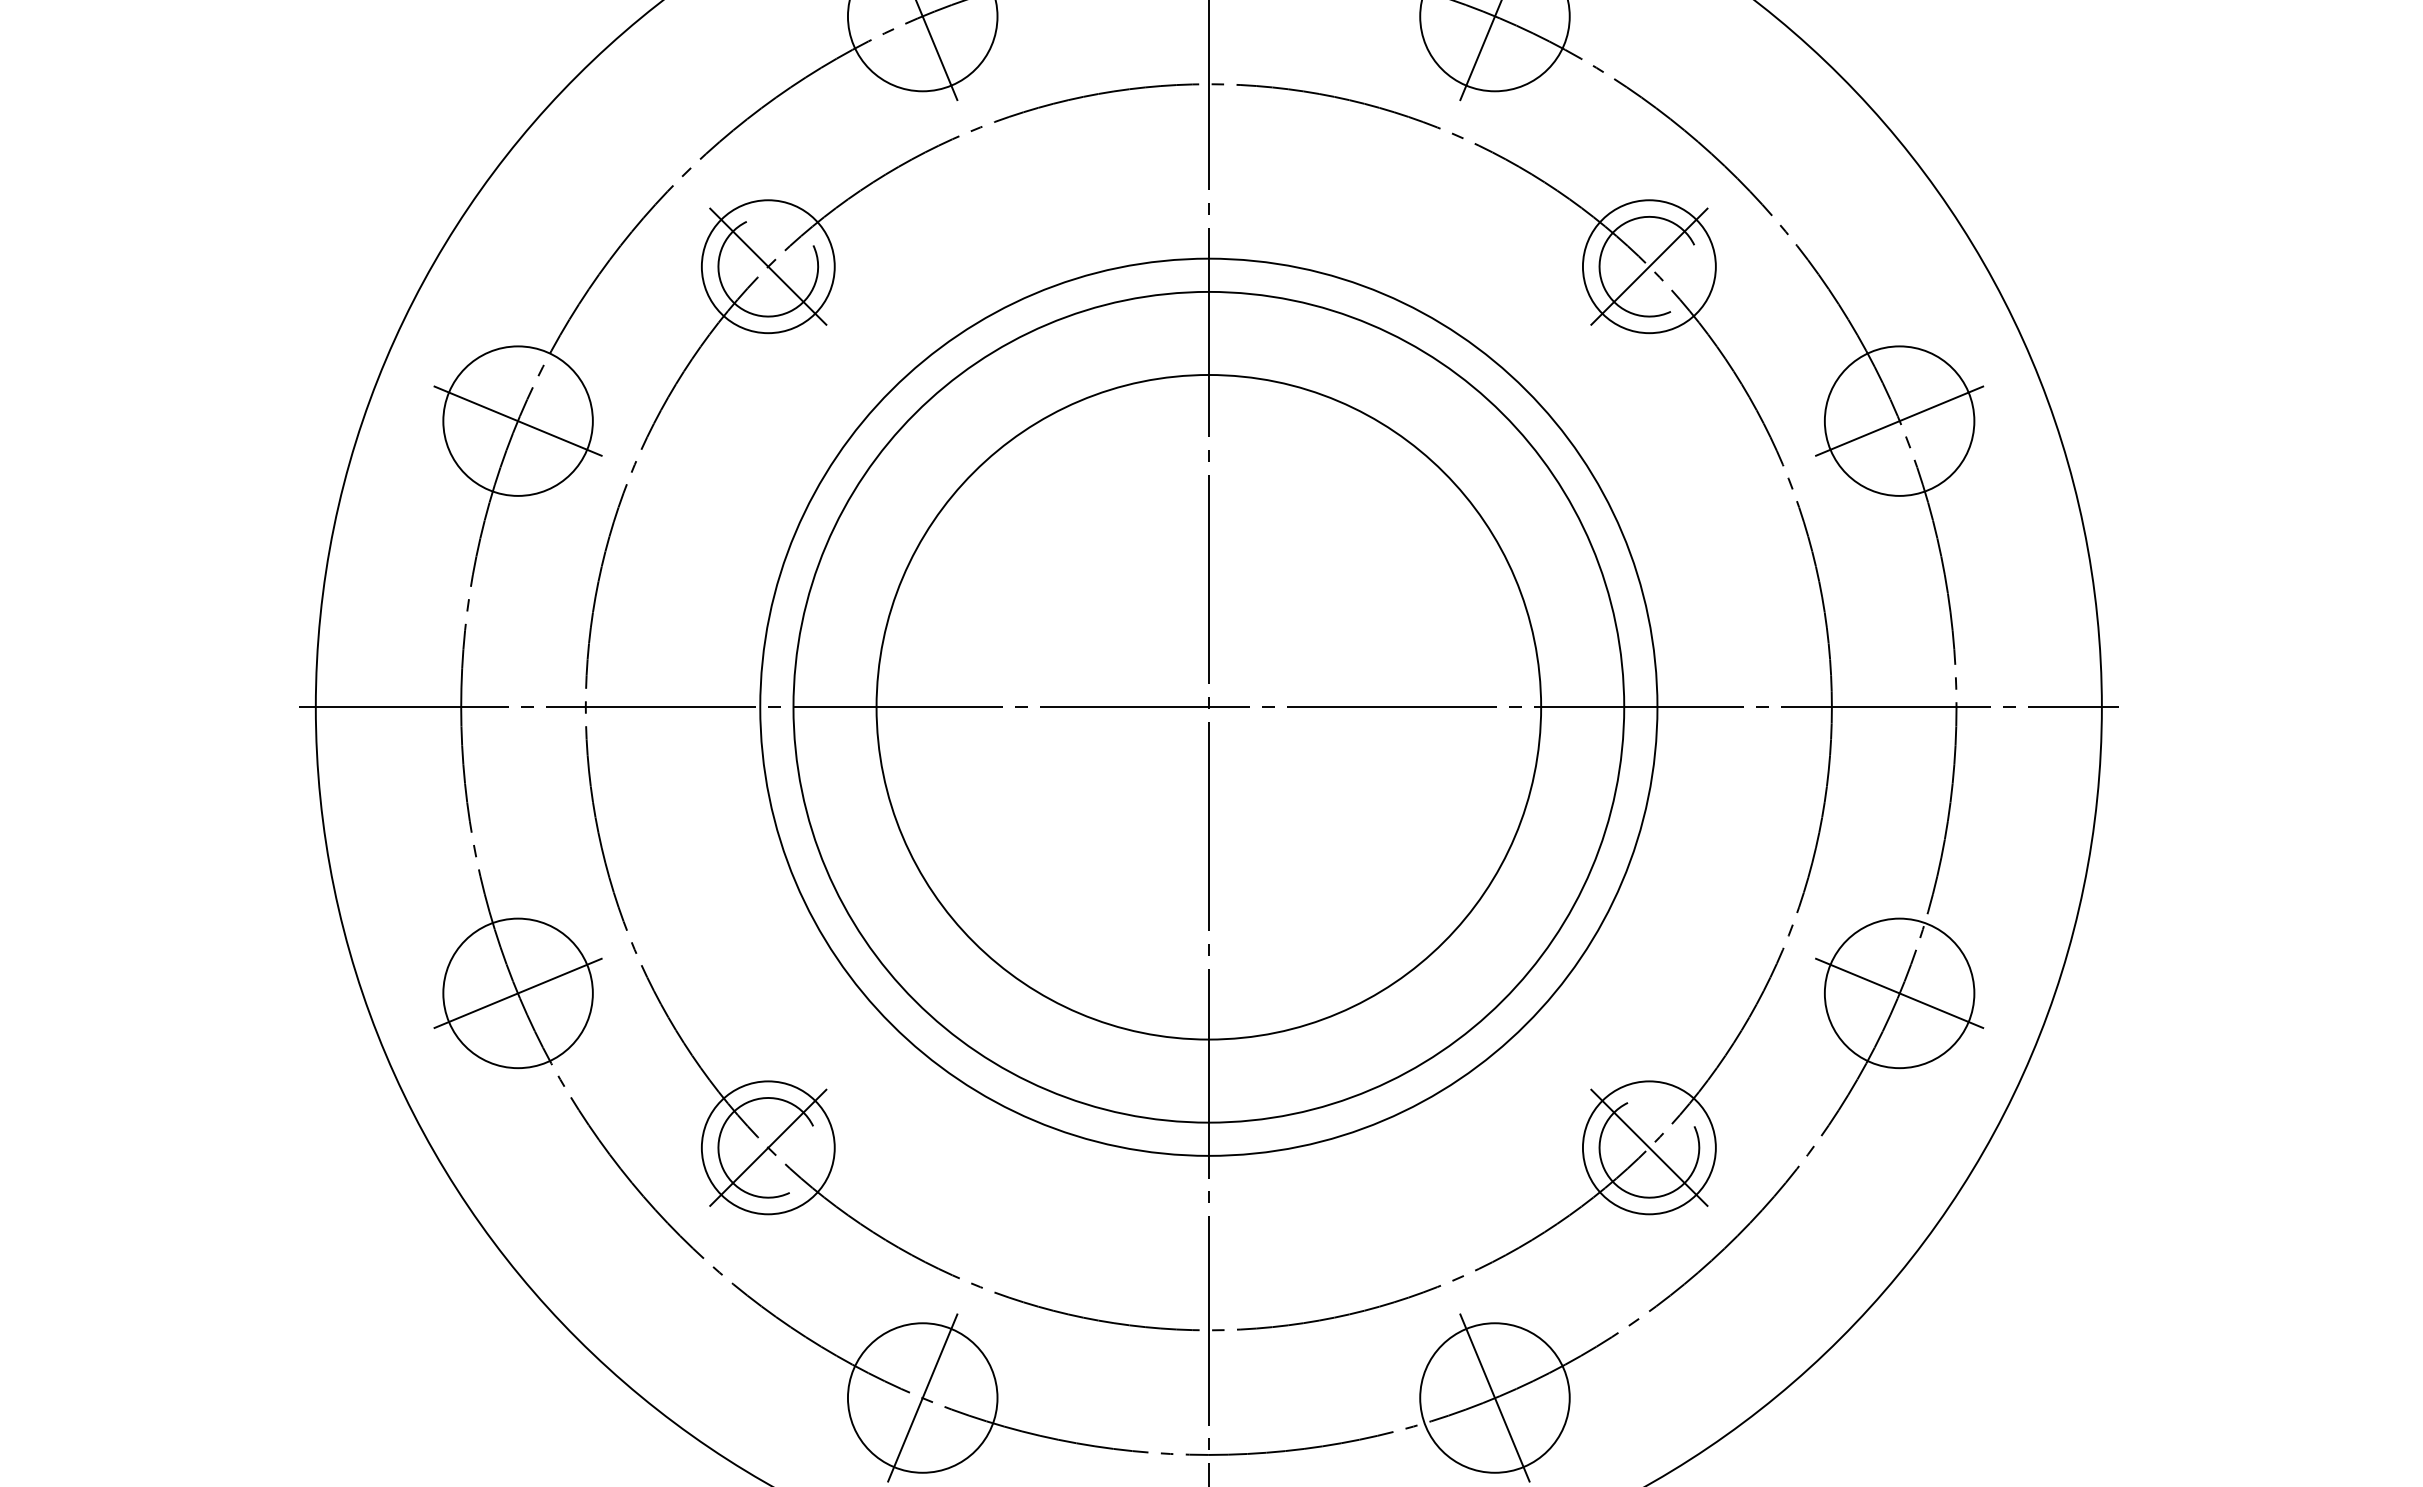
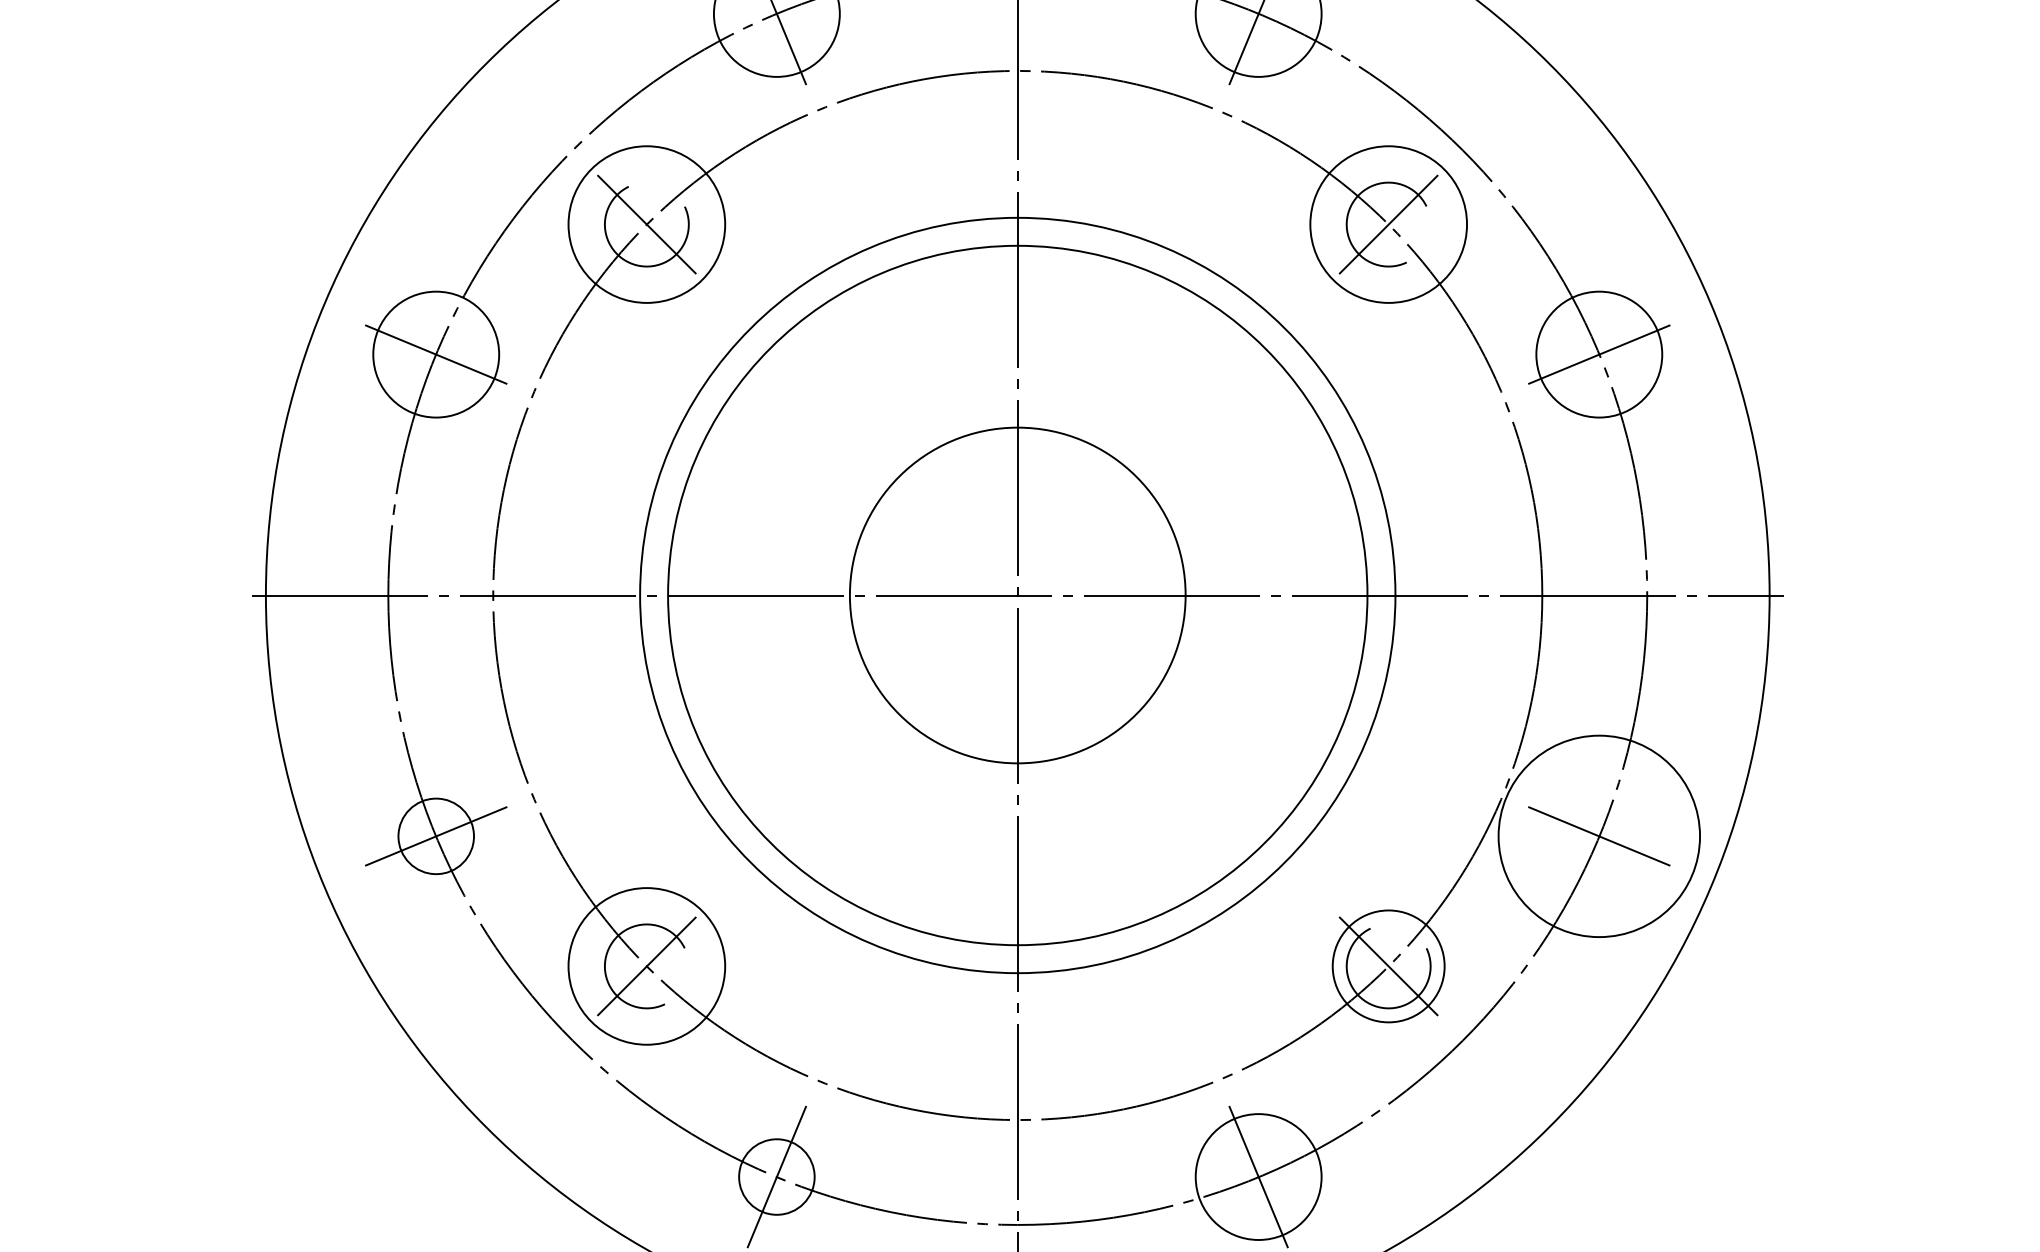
circle: (767, 266) -> (646, 224), size x1.4
circle: (1648, 266) -> (1387, 224), size x1.4
circle: (1208, 706) -> (1017, 594), size x0.6
circle: (517, 993) -> (435, 836), size x0.6
circle: (1899, 993) -> (1599, 836), size x1.6
circle: (767, 1147) -> (646, 966), size x1.4
circle: (922, 1397) -> (776, 1176), size x0.6

